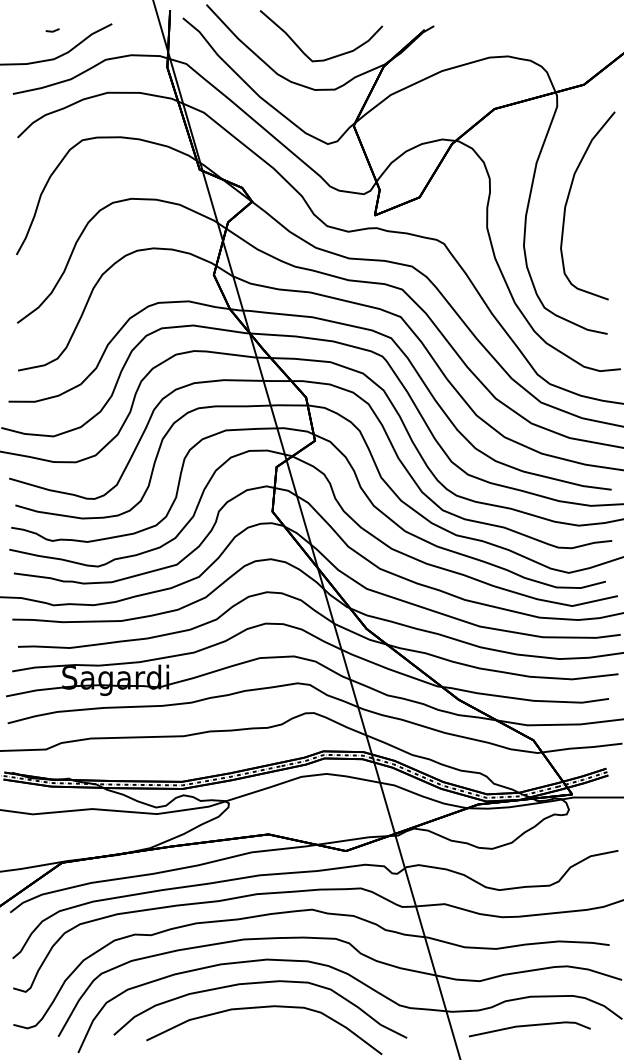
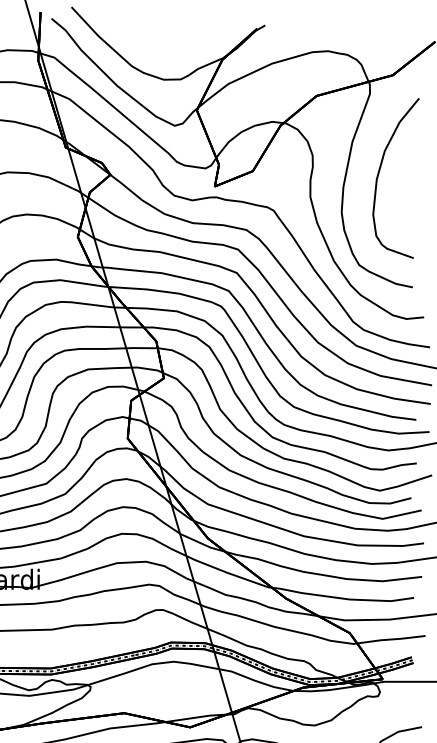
curve: (329, 57) -> (176, 52), removed

